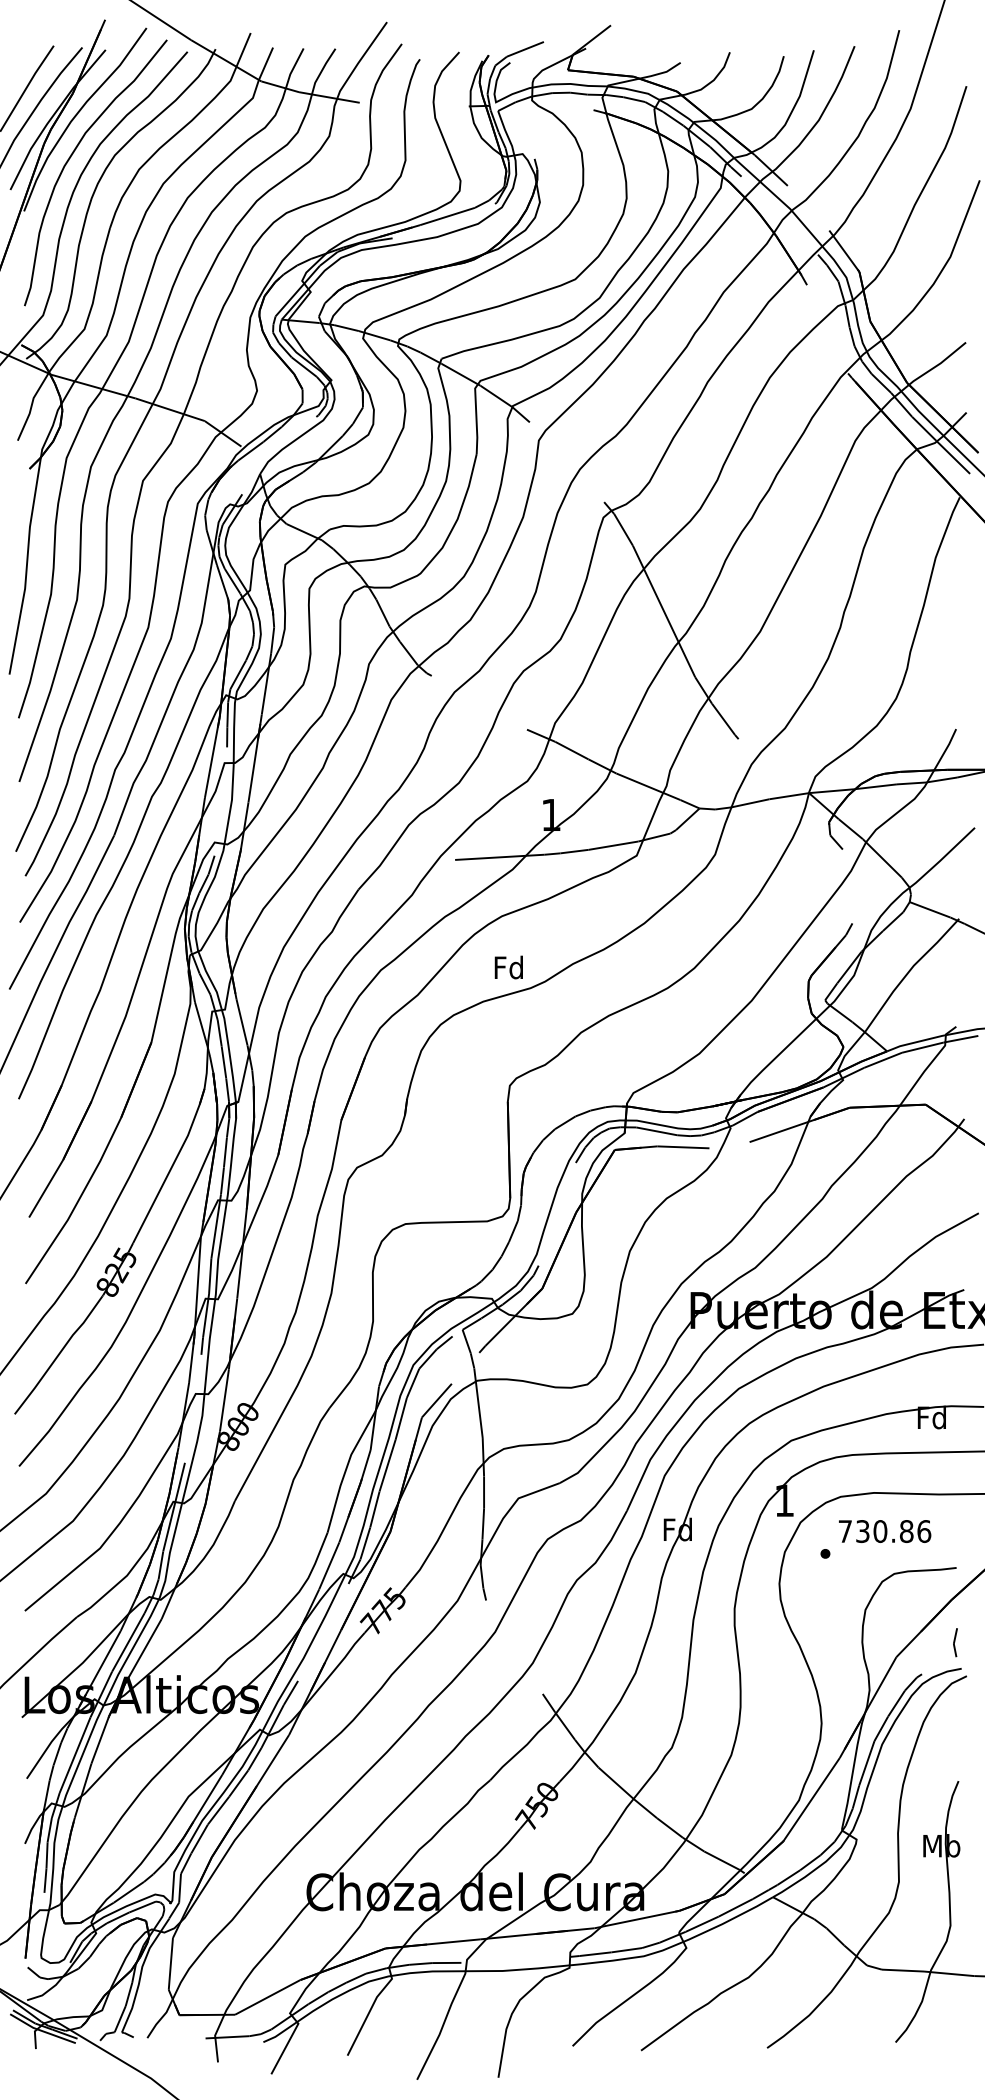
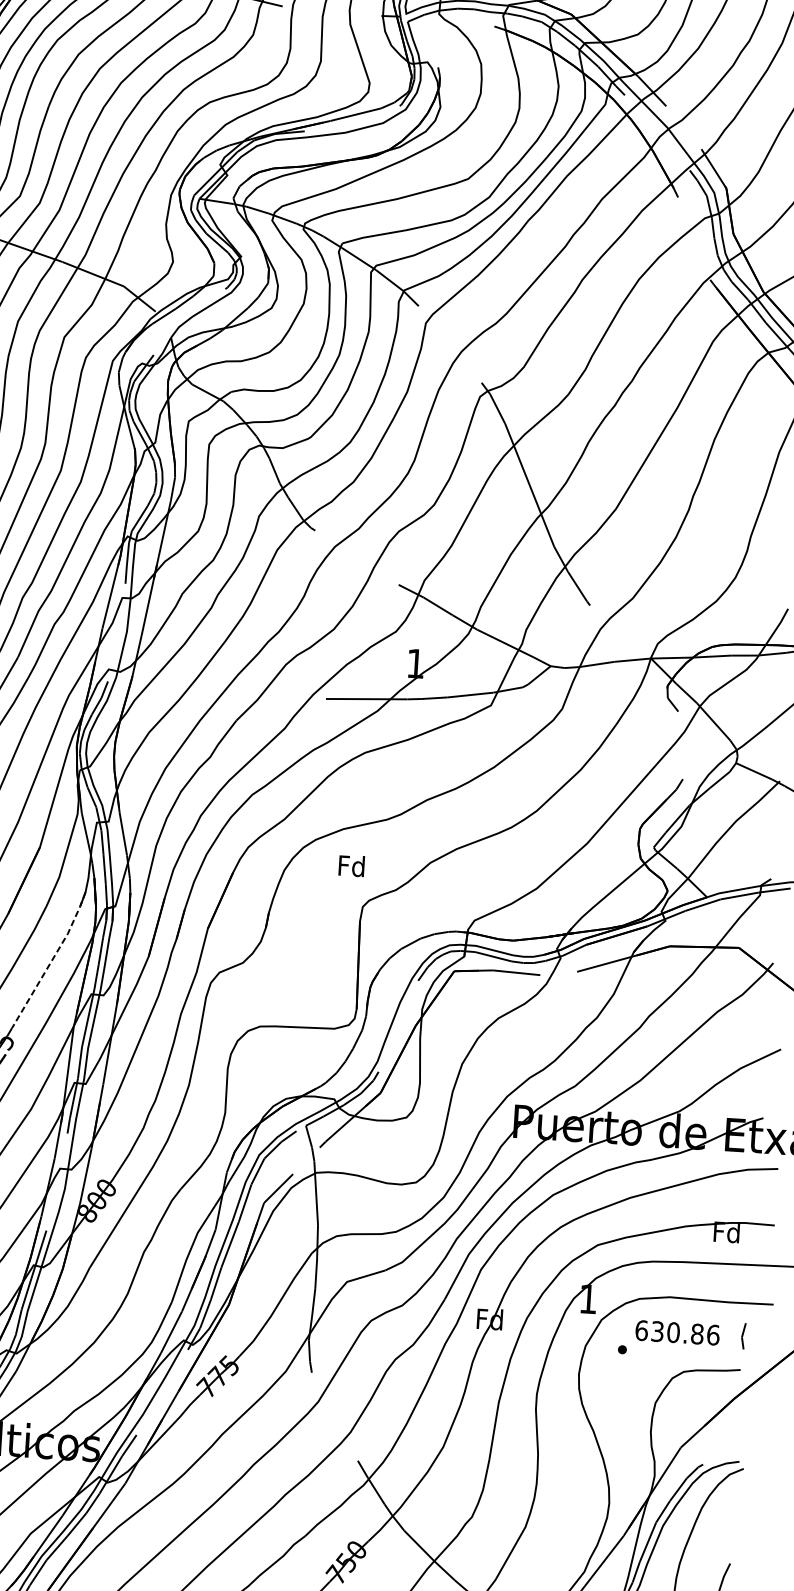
text: (508, 967) -> (351, 865), moved
line: (172, 1165) -> (52, 960), solid -> dashed
text: (845, 1531) -> (641, 1330), 730.86 -> 630.86
line: (955, 1642) -> (743, 1336), moved

